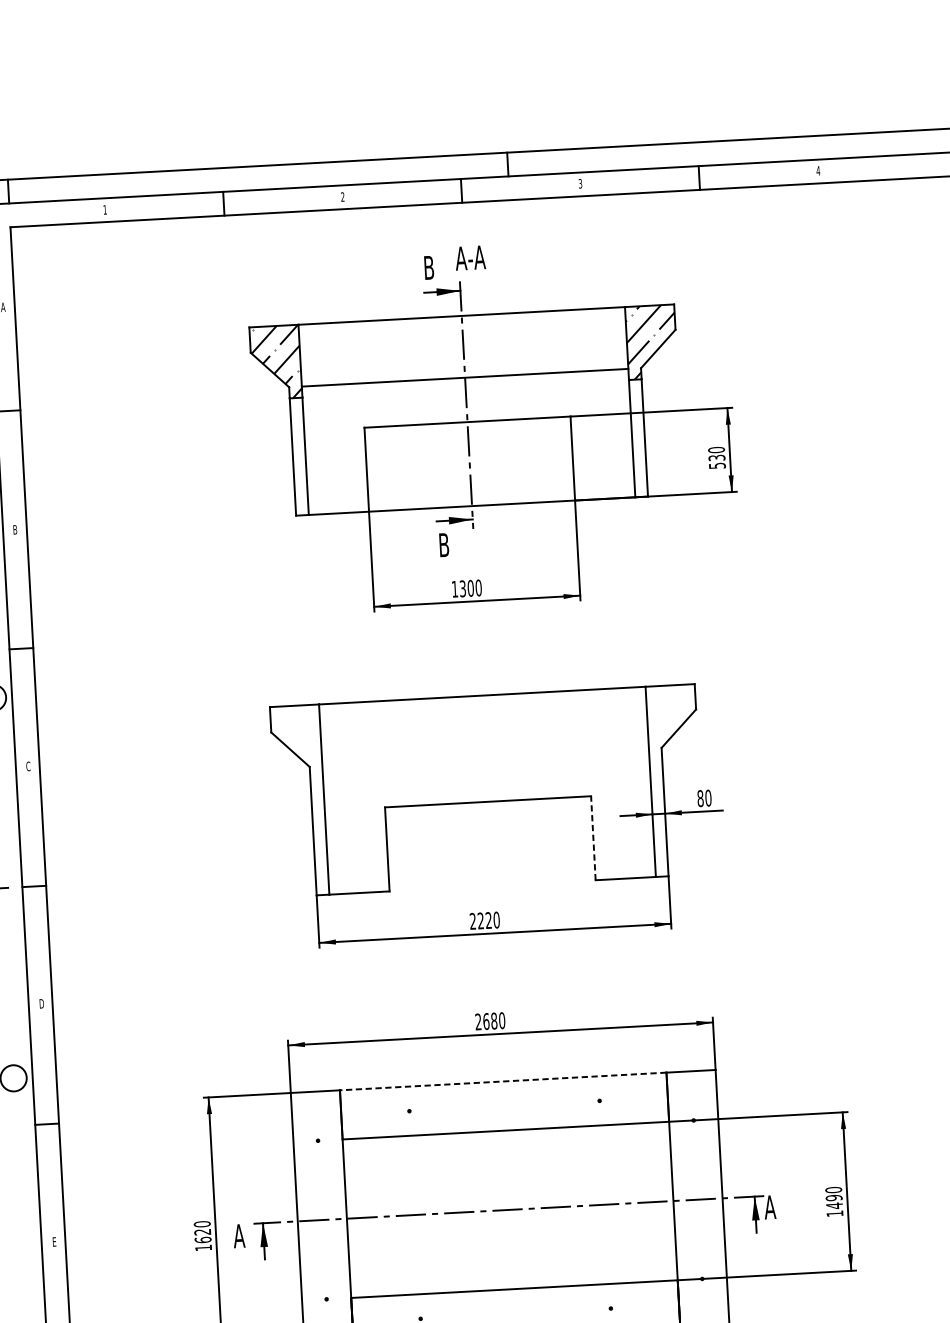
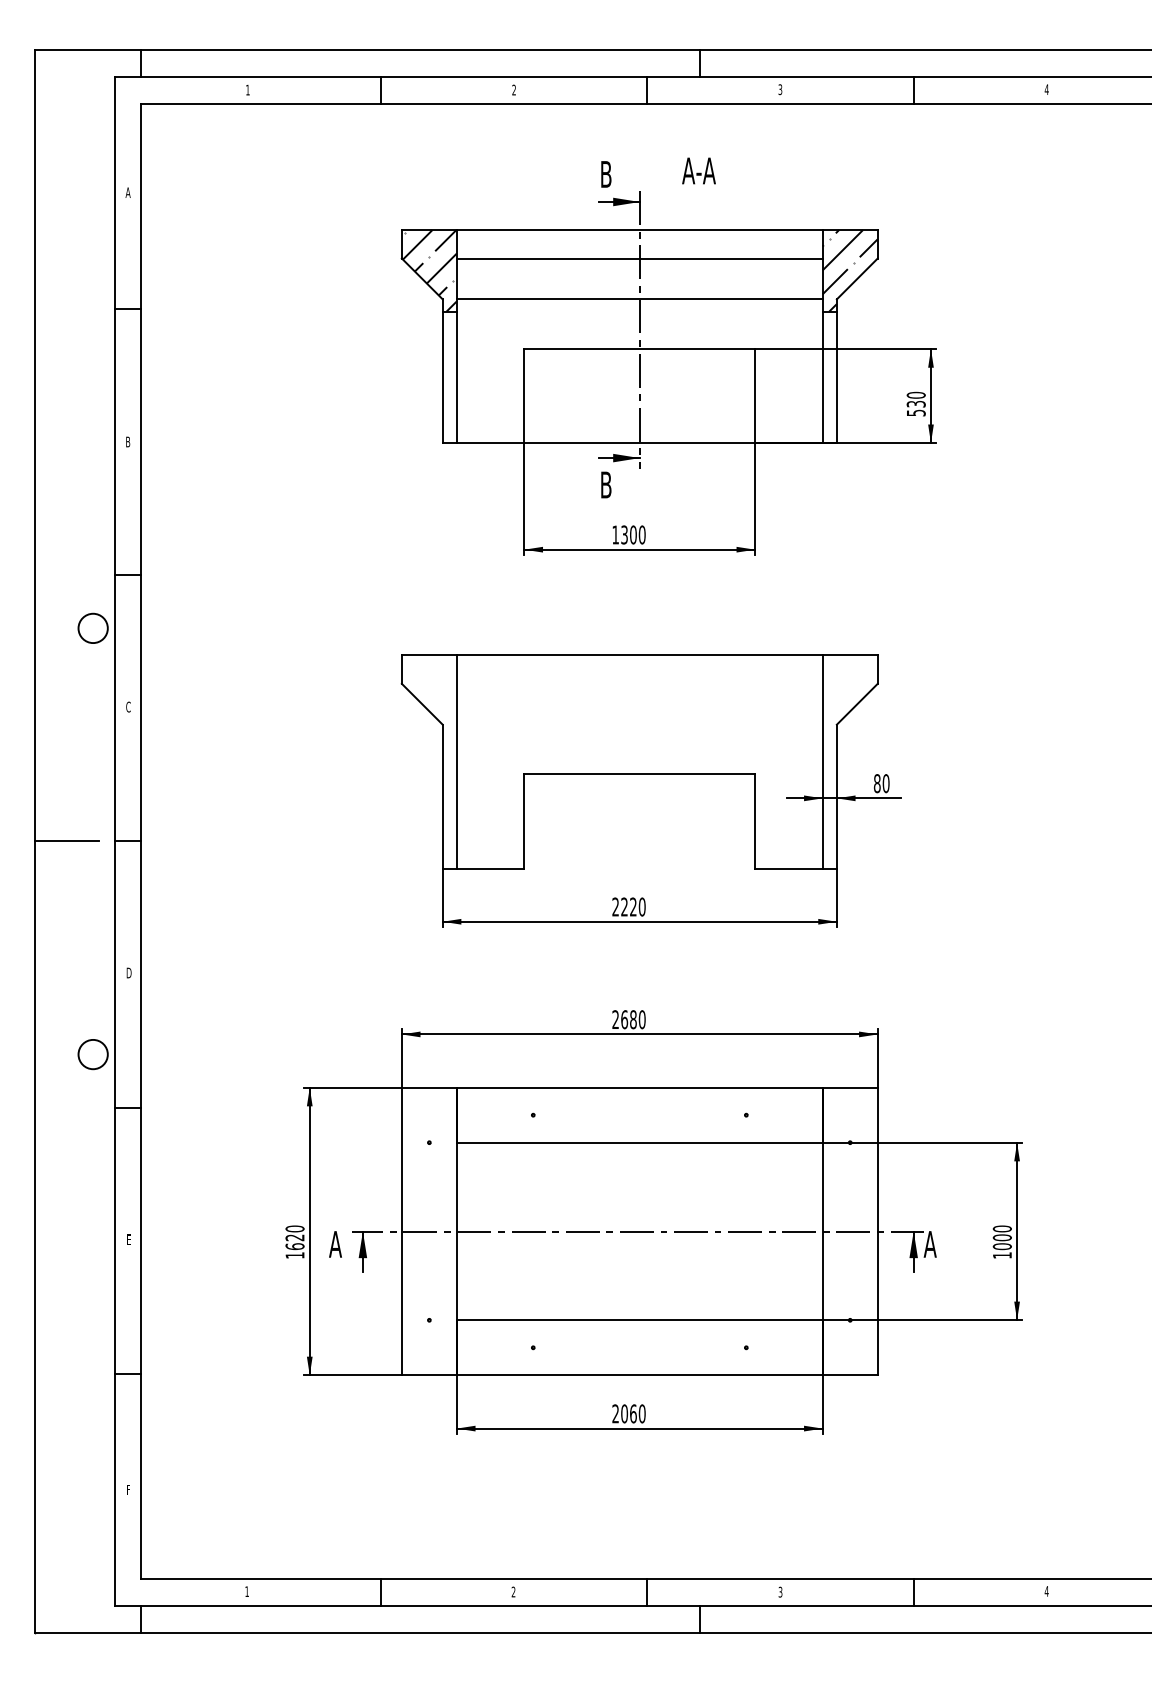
text: (469, 257) -> (698, 170), moved
line: (462, 341) -> (639, 258), added
line: (593, 837) -> (755, 820), dashed -> solid
line: (502, 1081) -> (639, 1087), dashed -> solid
text: (833, 1202) -> (1001, 1242), 1490 -> 1000

